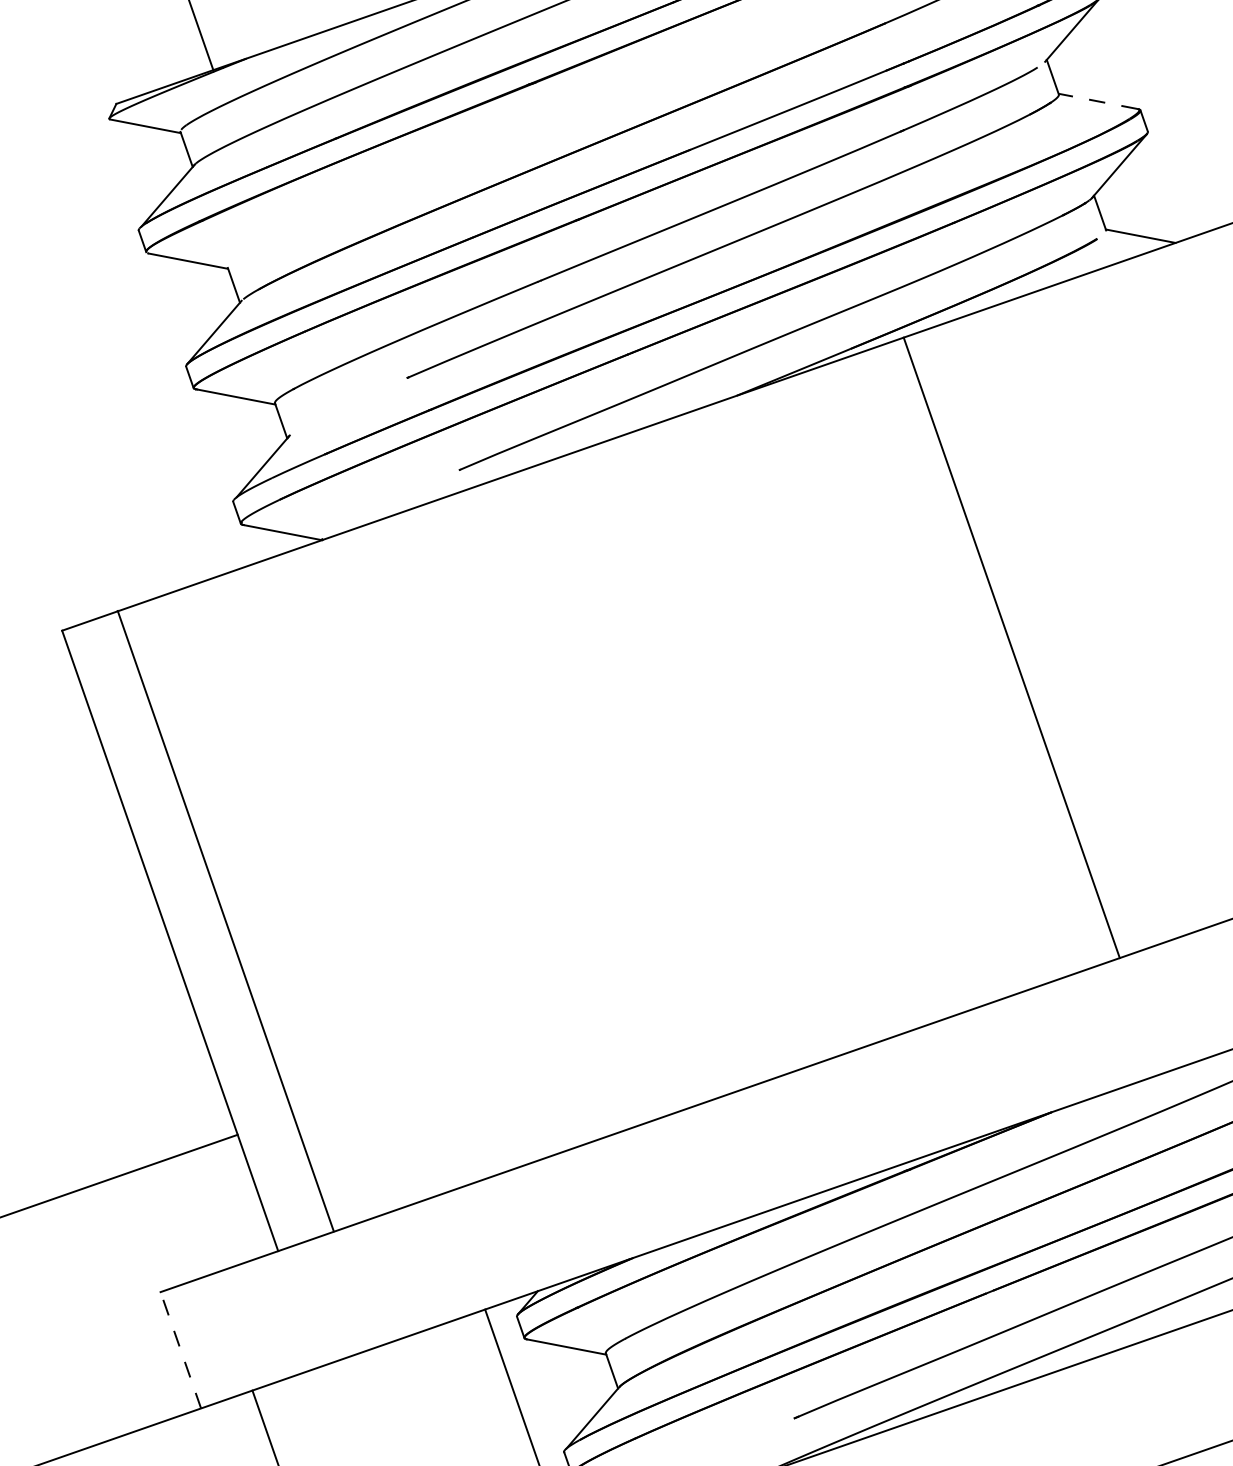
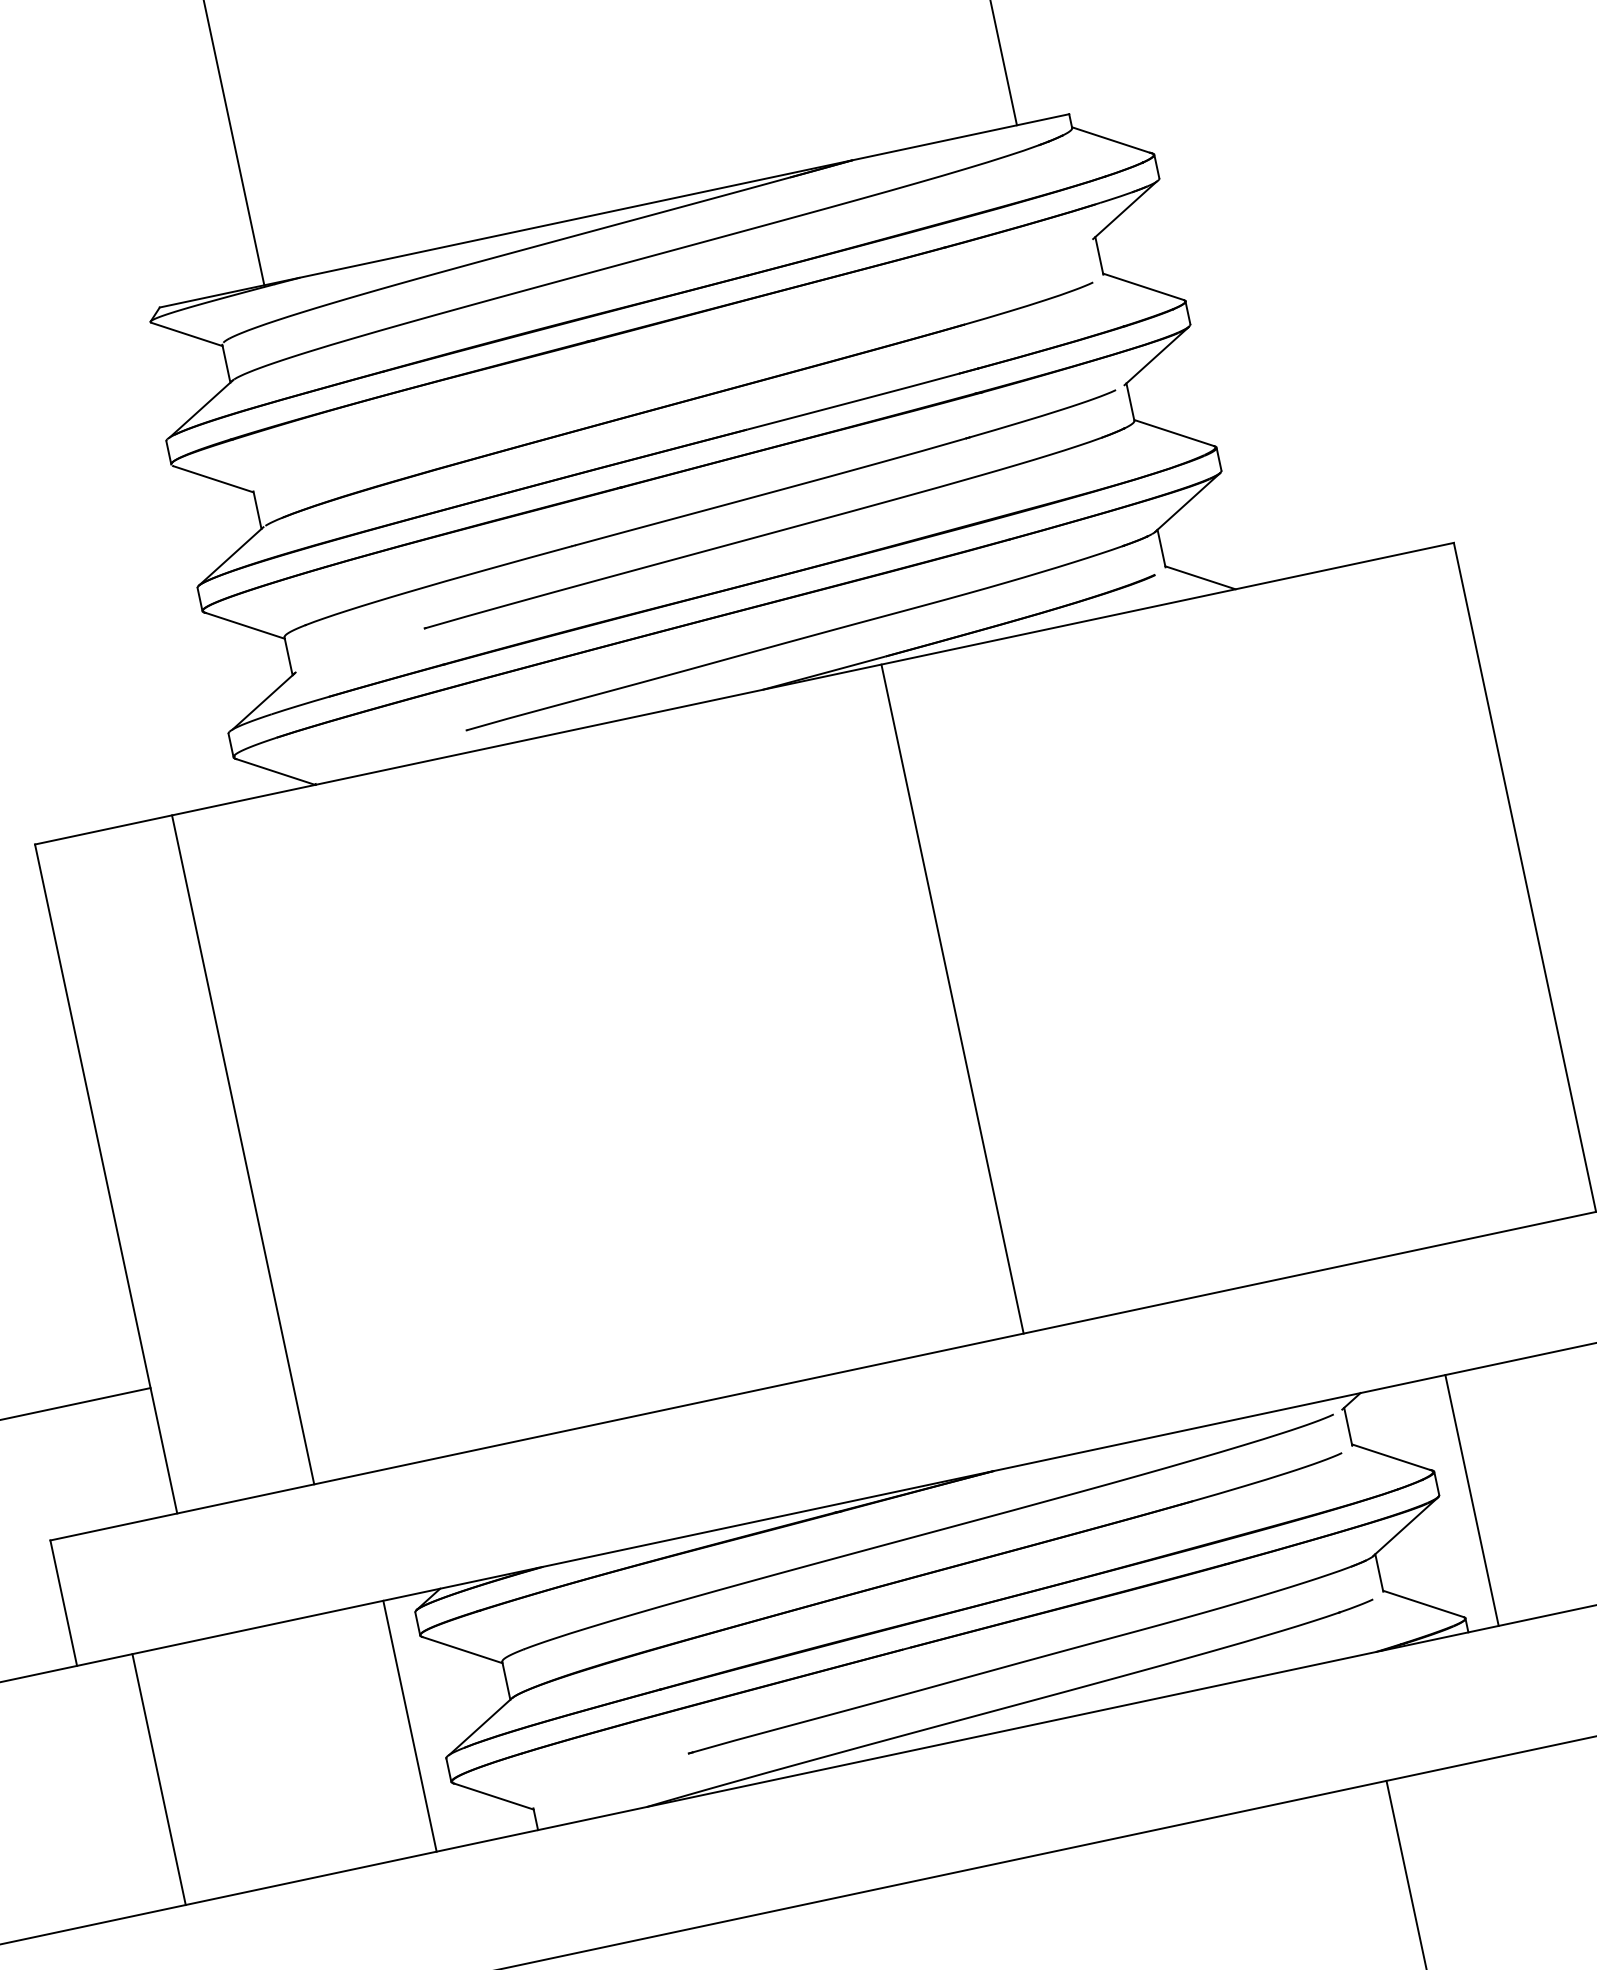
line: (1098, 101) -> (1174, 433), dashed -> solid
line: (1011, 647) -> (952, 998), moved
line: (226, 920) -> (243, 1149), moved
line: (180, 1349) -> (63, 1602), dashed -> solid

